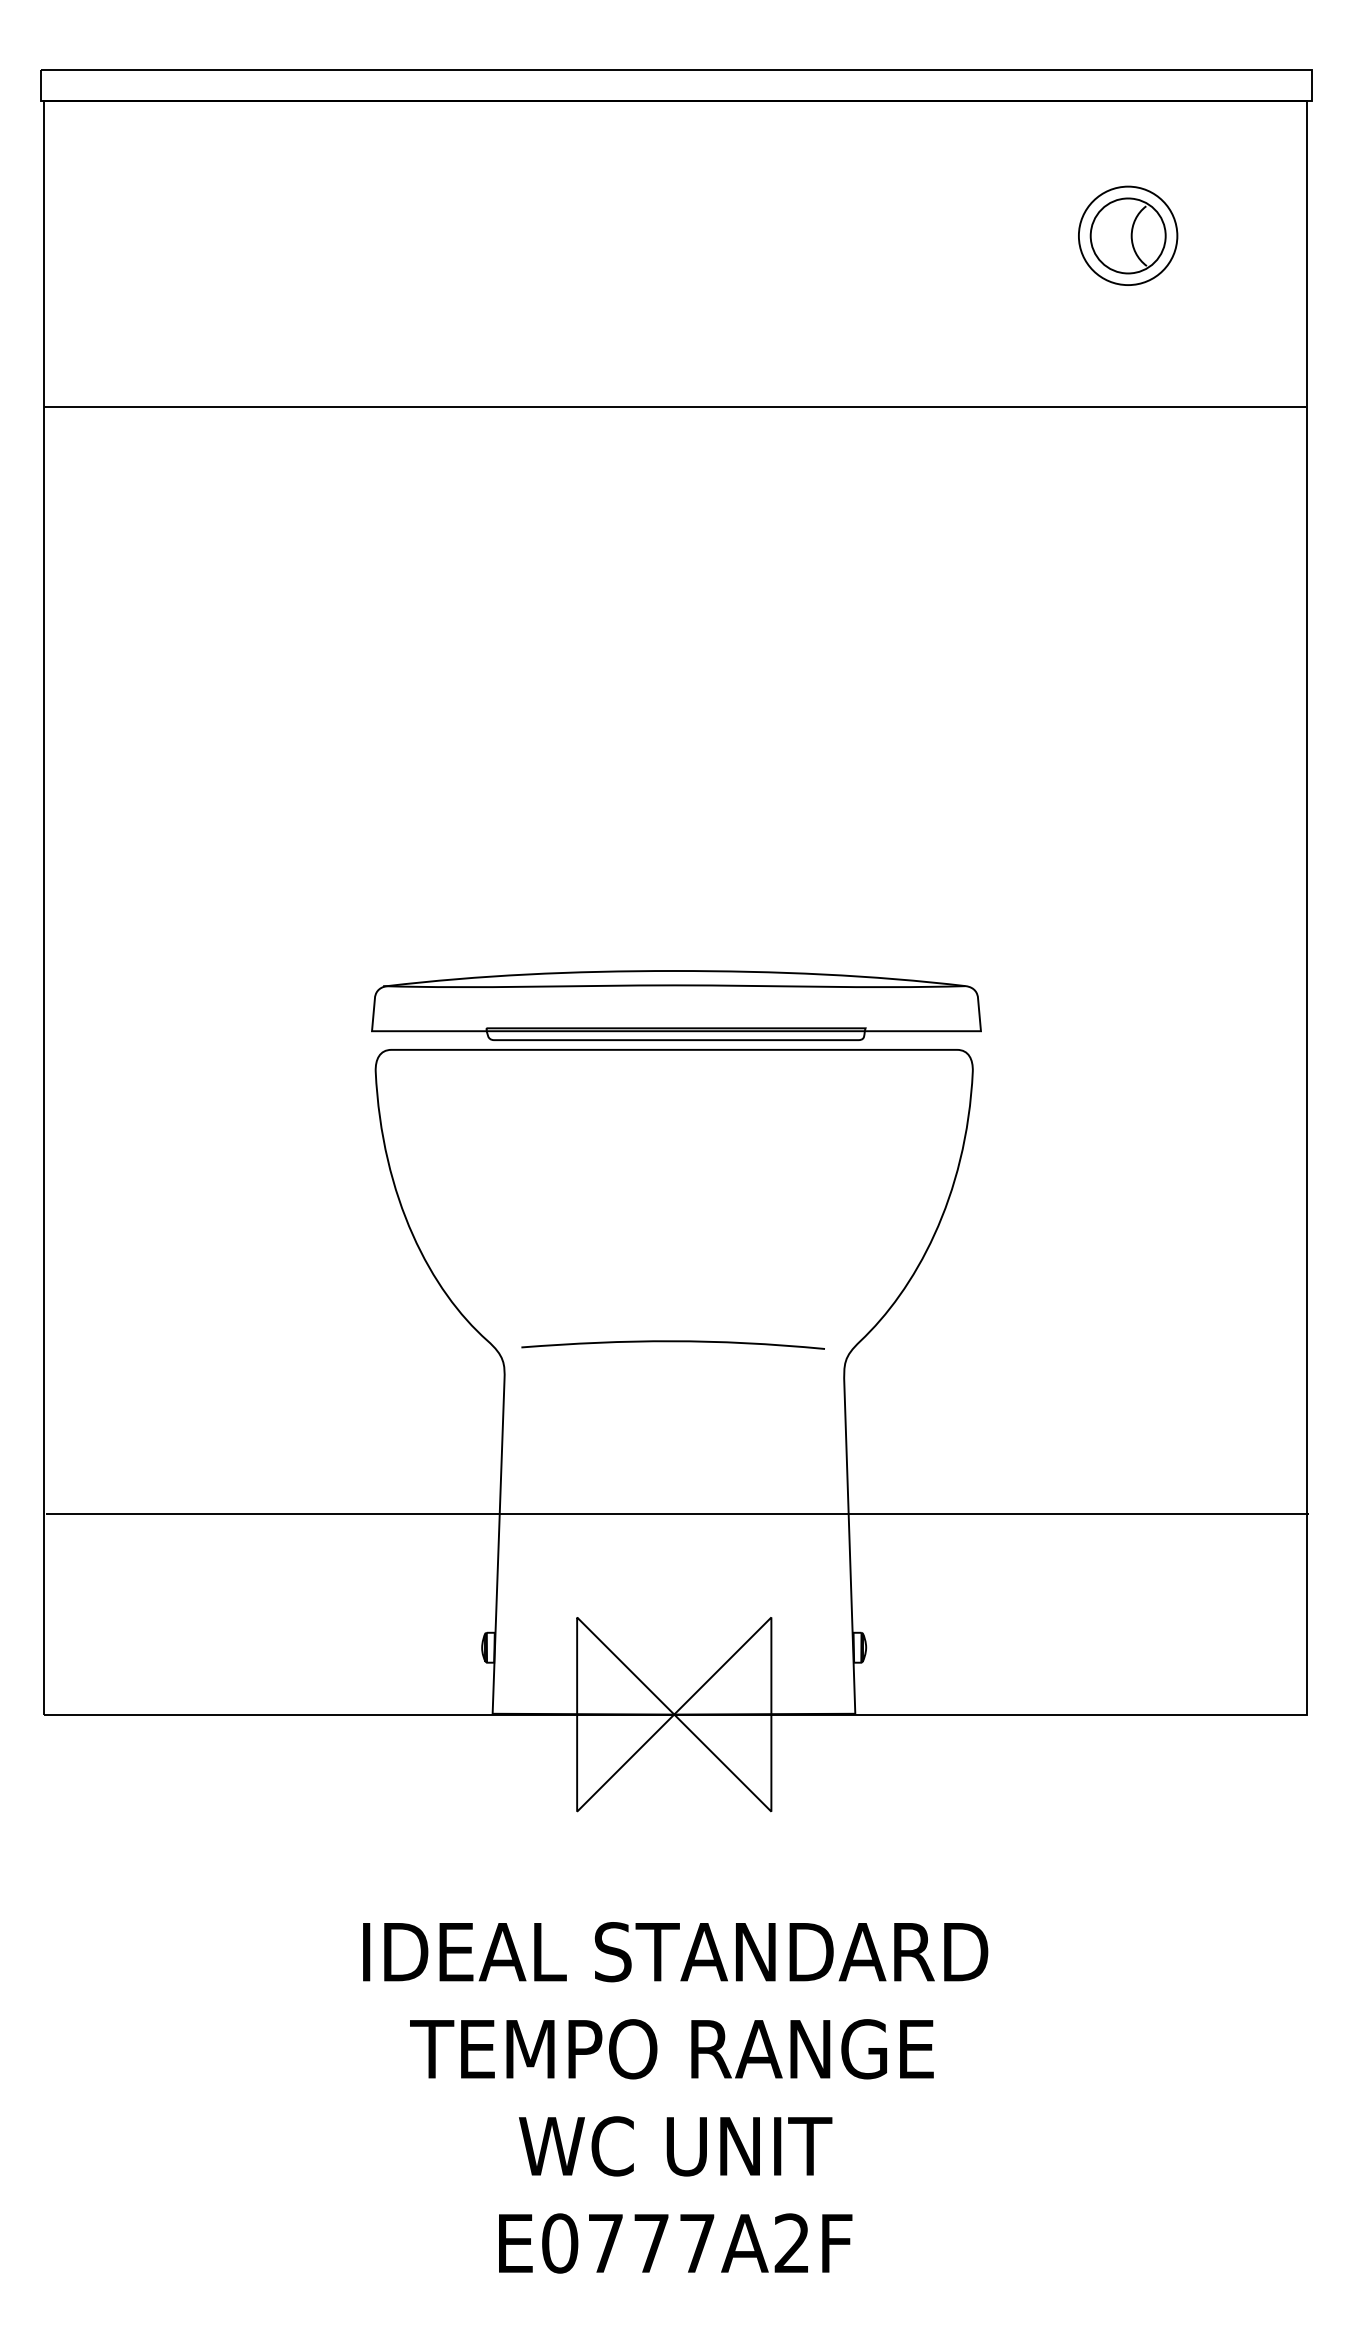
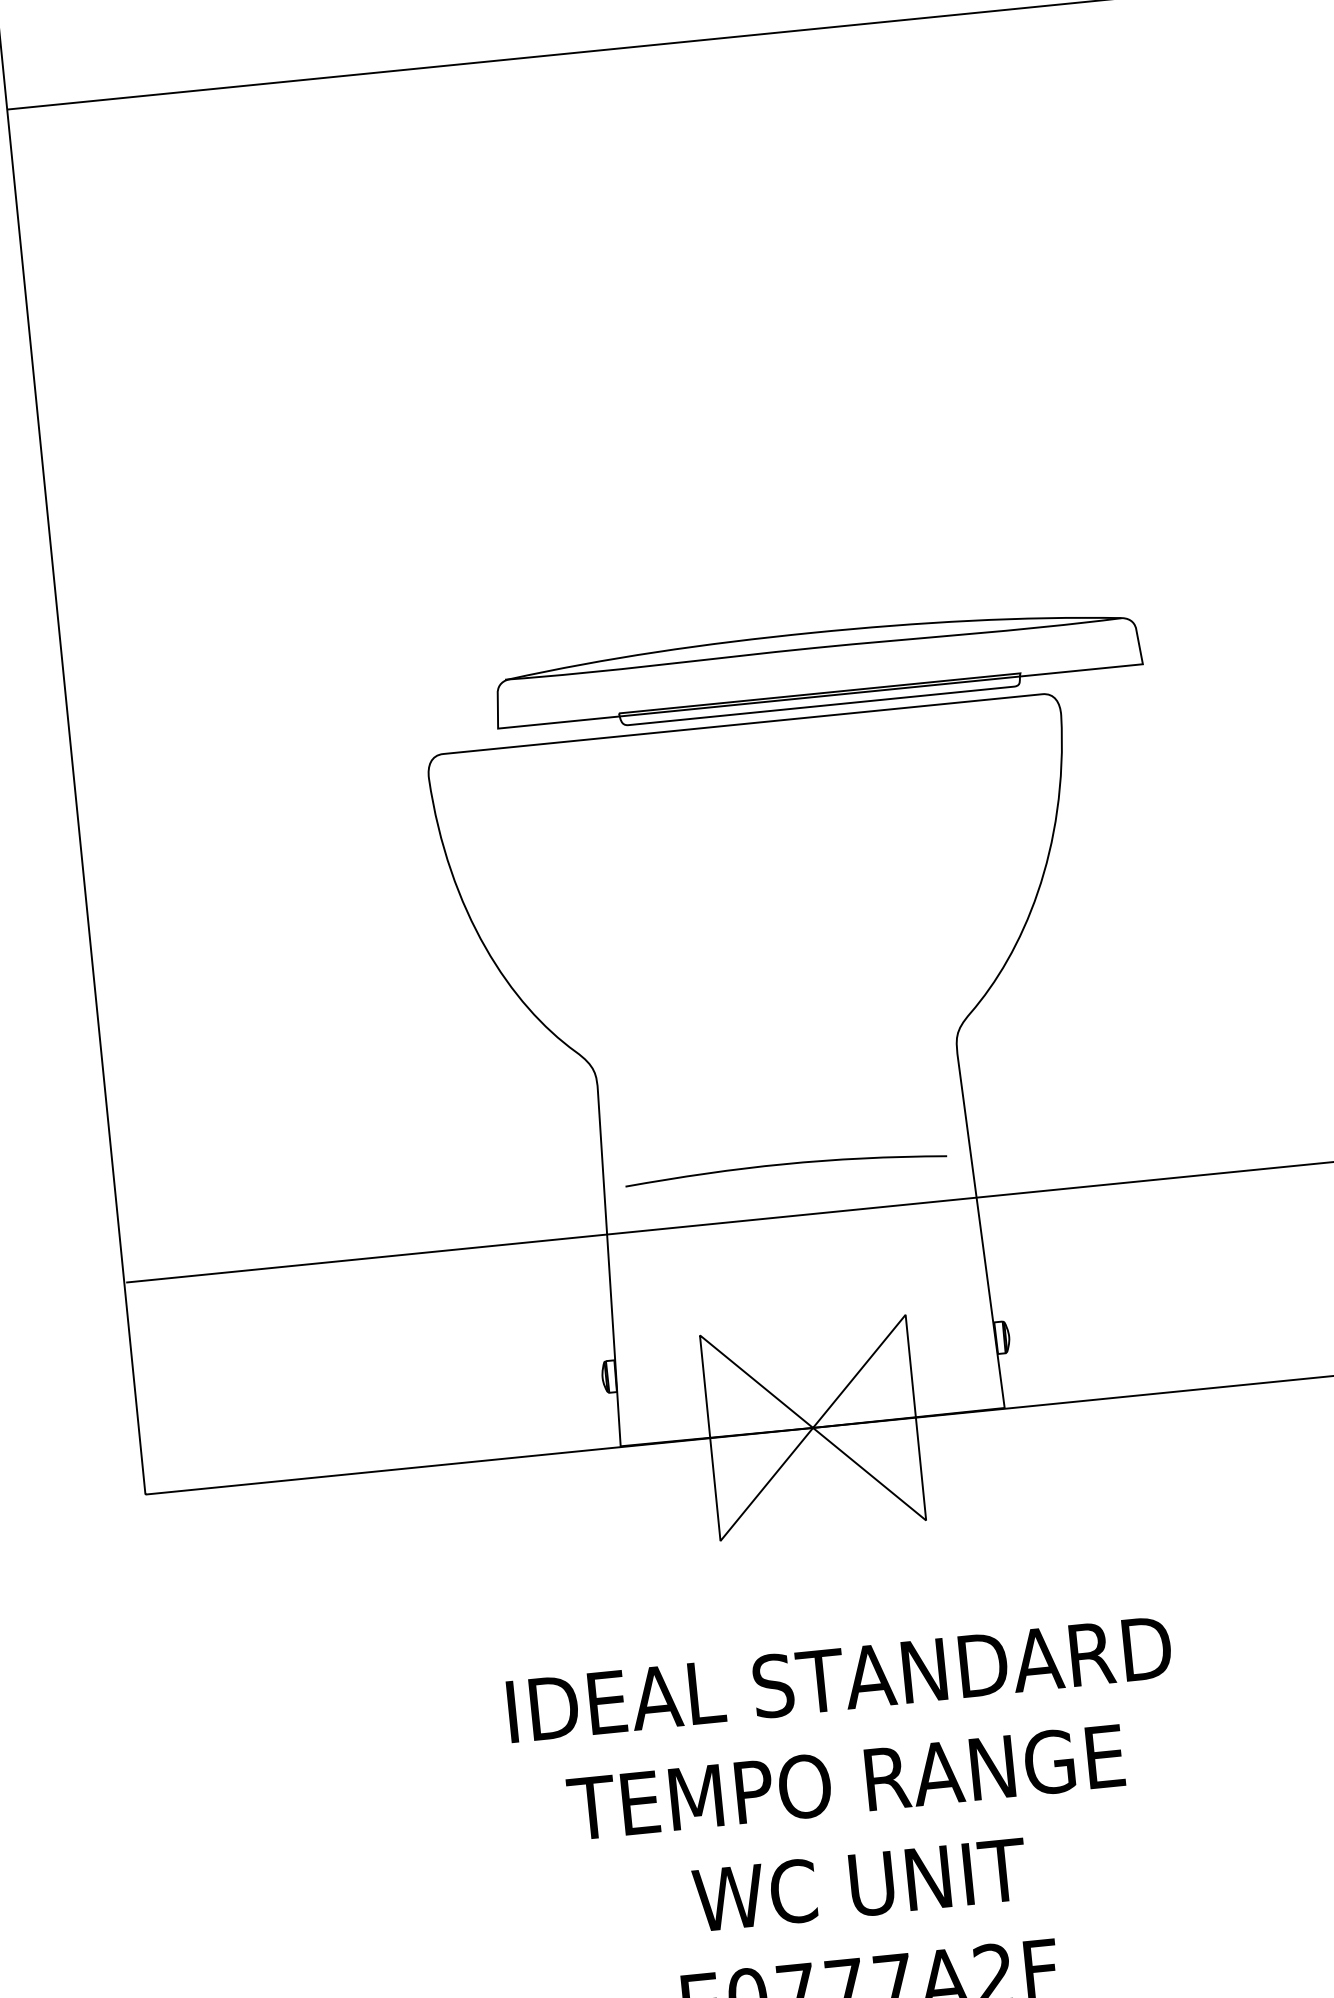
part: (676, 1005) -> (817, 669), moved
curve: (672, 1342) -> (784, 1165), moved

